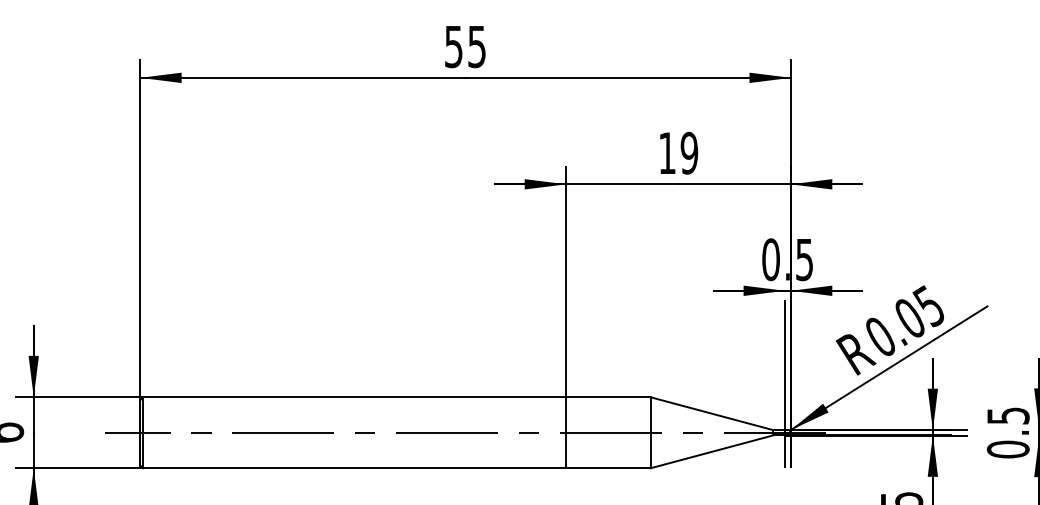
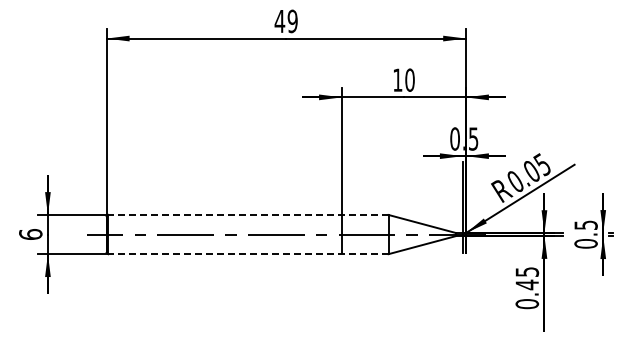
text: (463, 46) -> (285, 21), 55 -> 49
text: (688, 151) -> (409, 79), 19 -> 10
line: (395, 396) -> (247, 214), solid -> dashed
line: (395, 468) -> (247, 254), solid -> dashed

